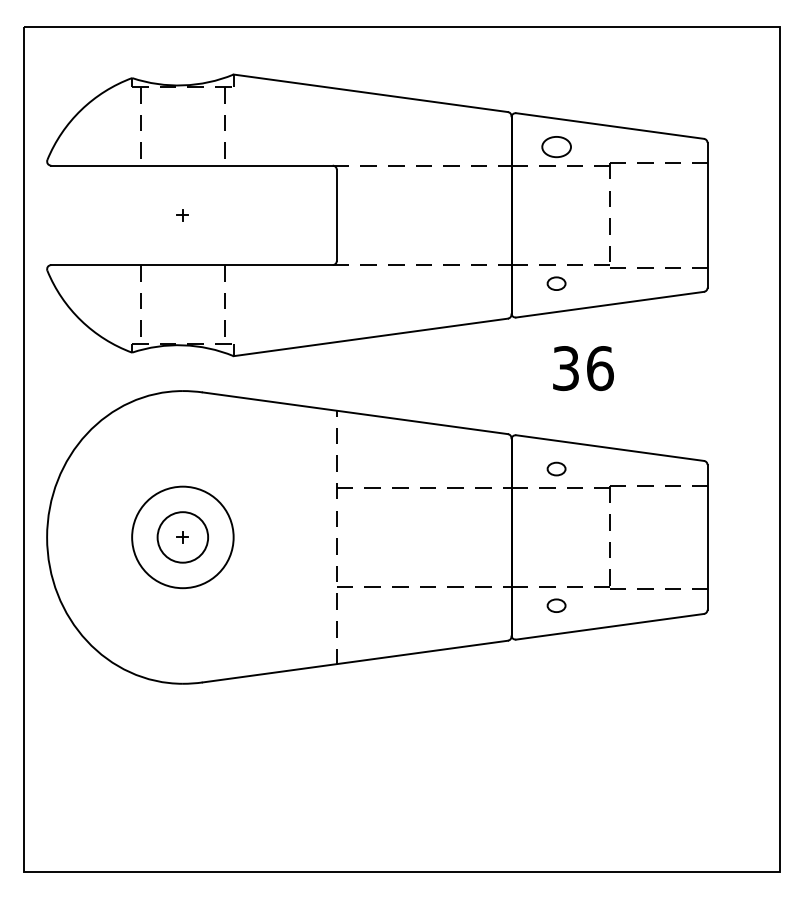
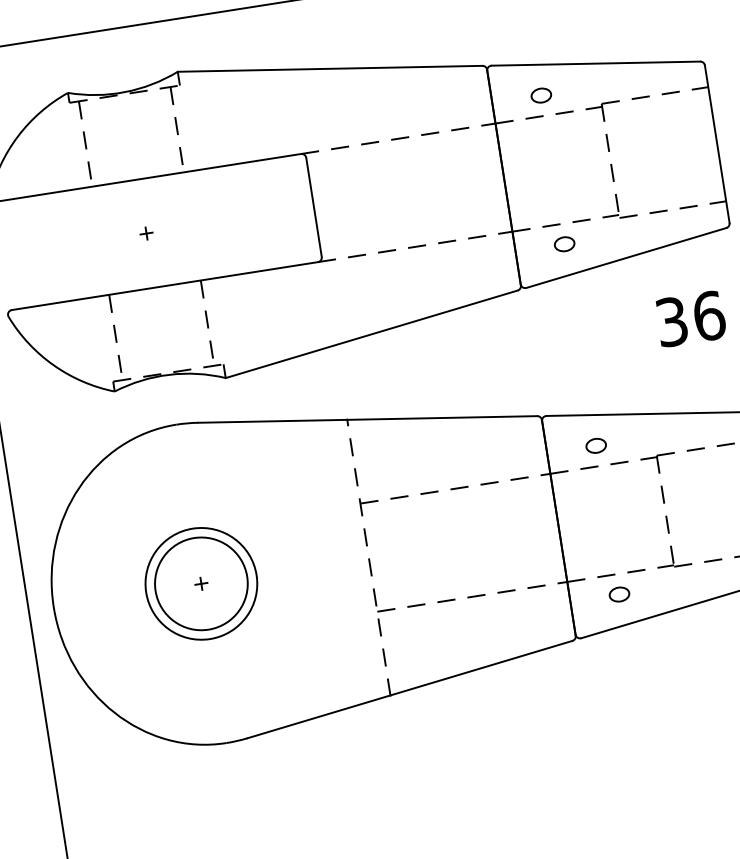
part: (556, 146) -> (541, 95), size x0.62
text: (583, 368) -> (691, 318), moved
circle: (182, 537) -> (200, 584), size x1.67

